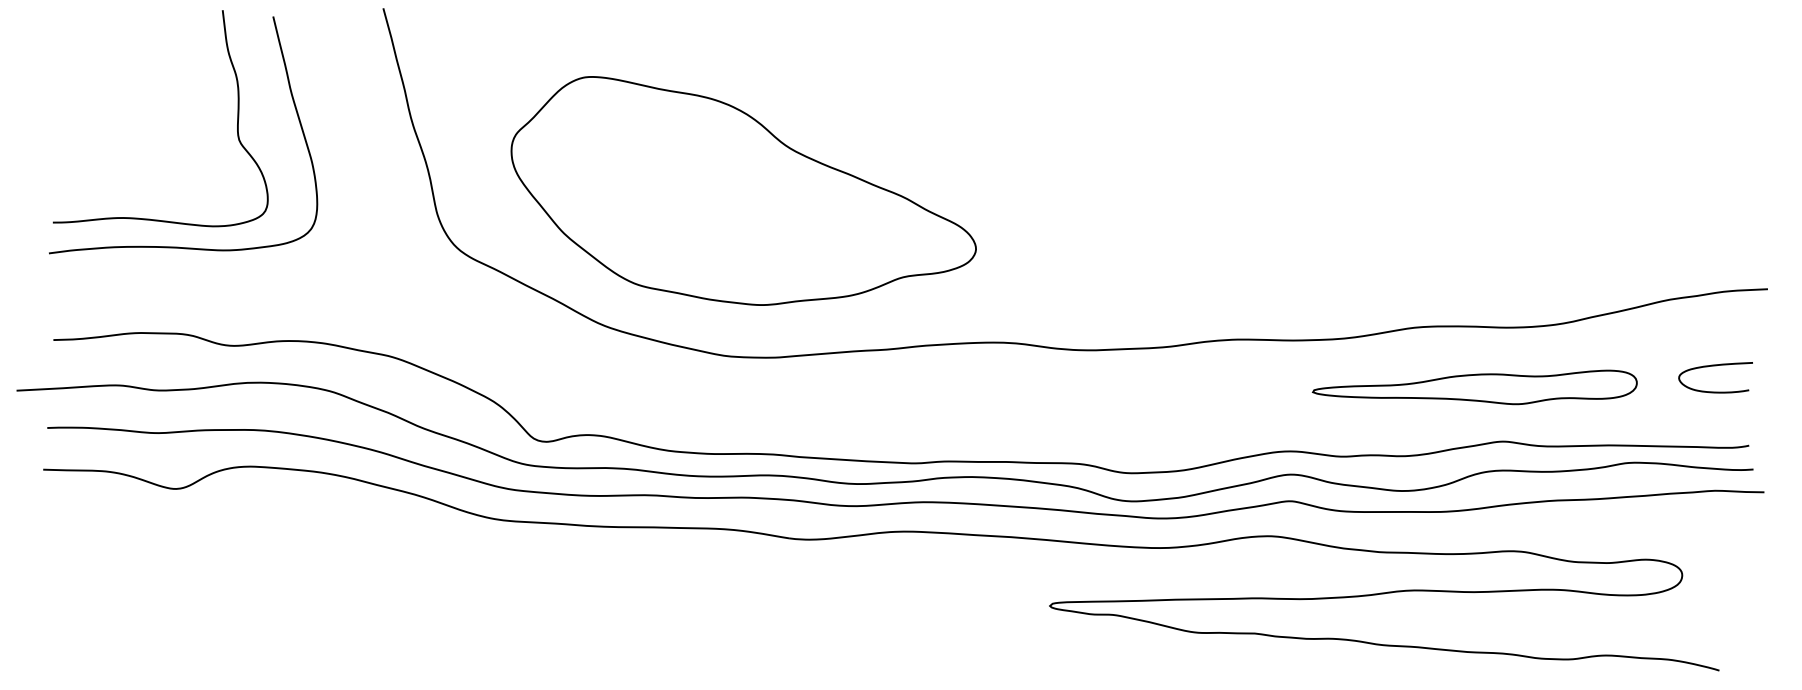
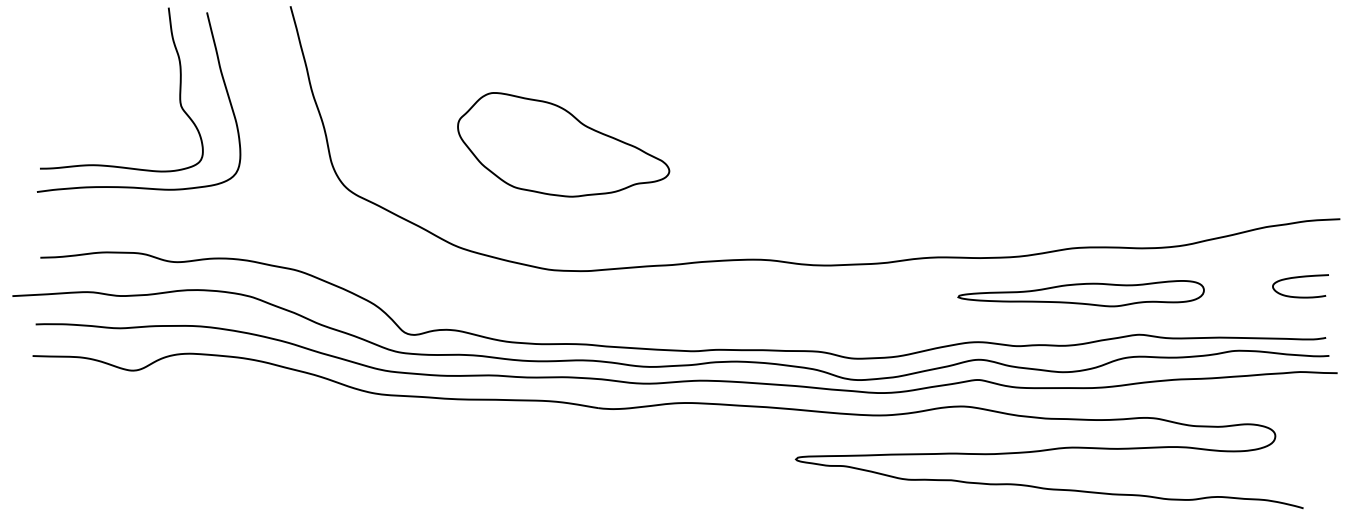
part: (743, 190) -> (563, 144), size x0.6
part: (1474, 387) -> (1080, 293), moved

